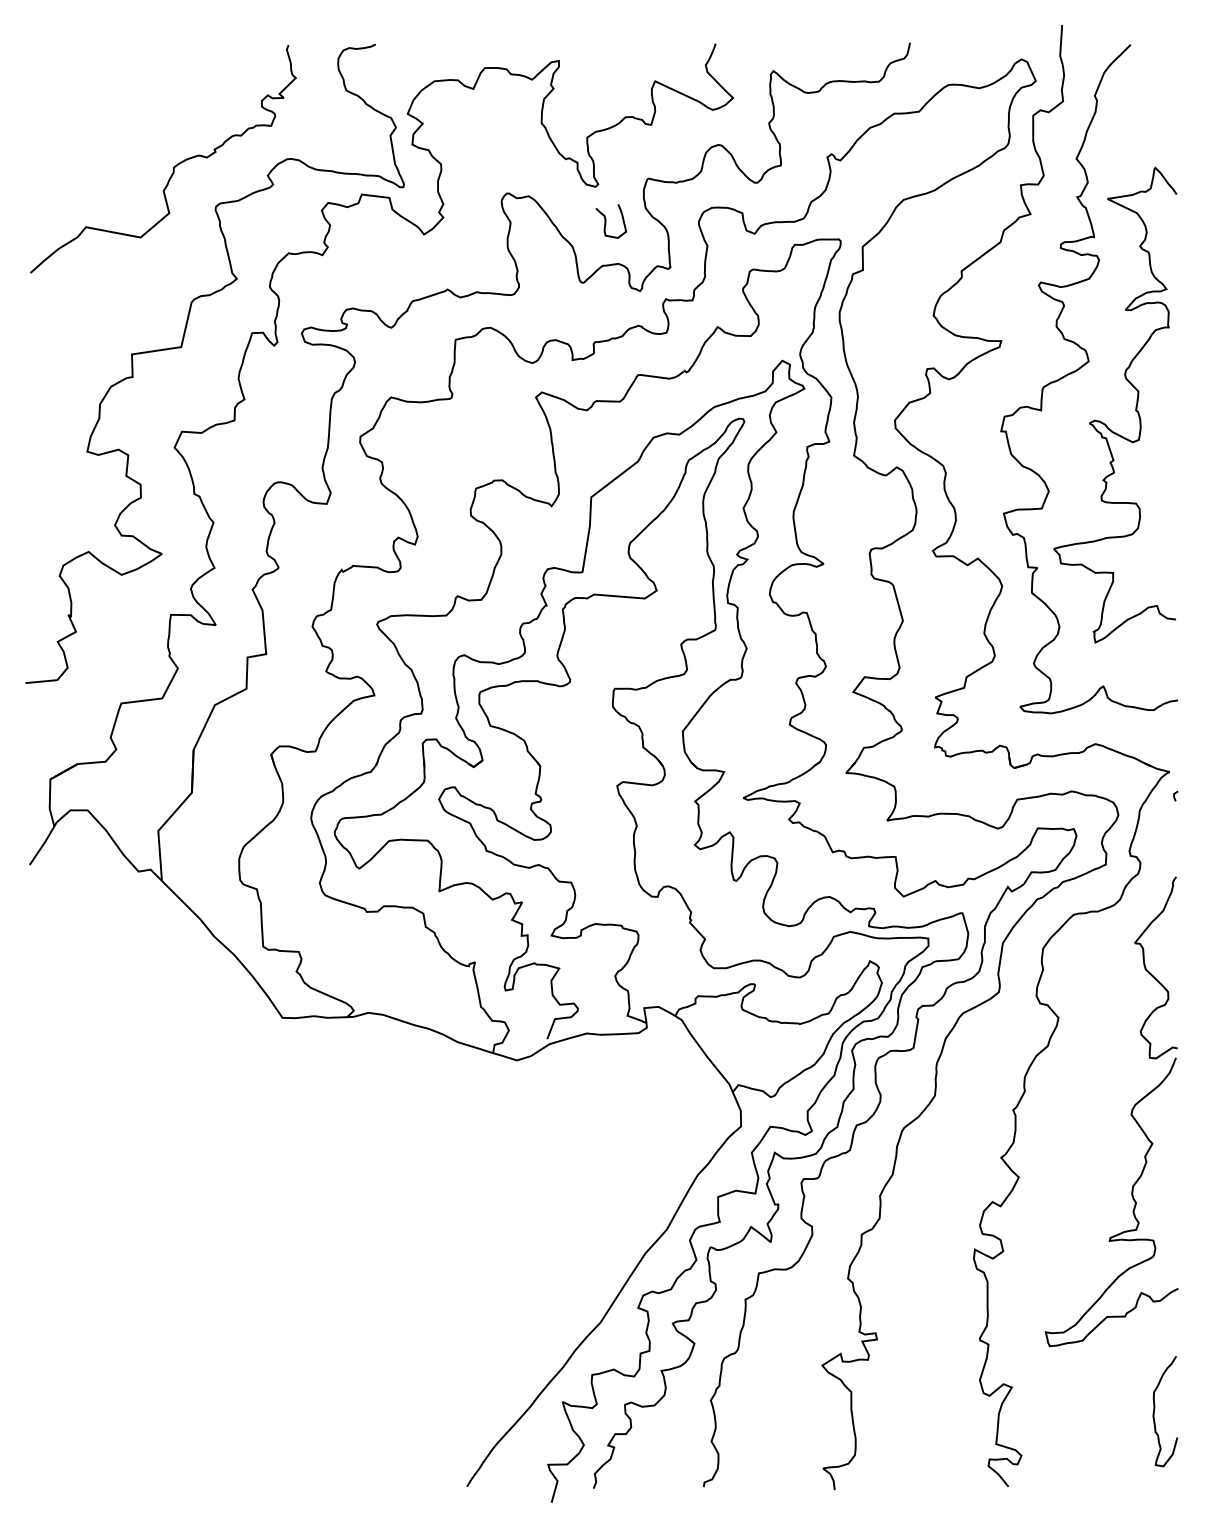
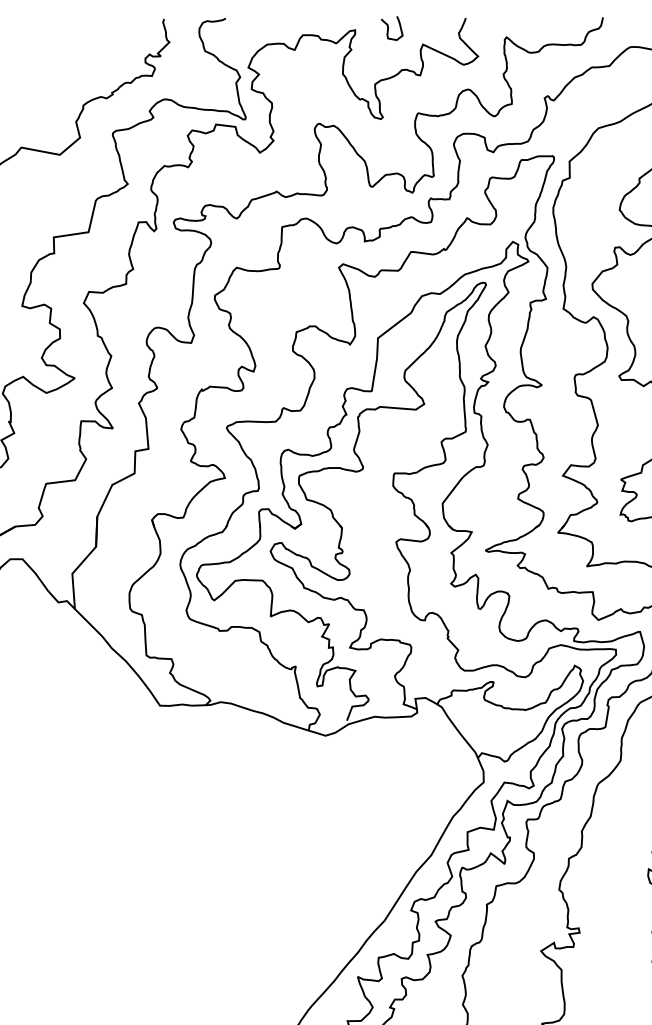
curve: (606, 221) -> (388, 28), moved

